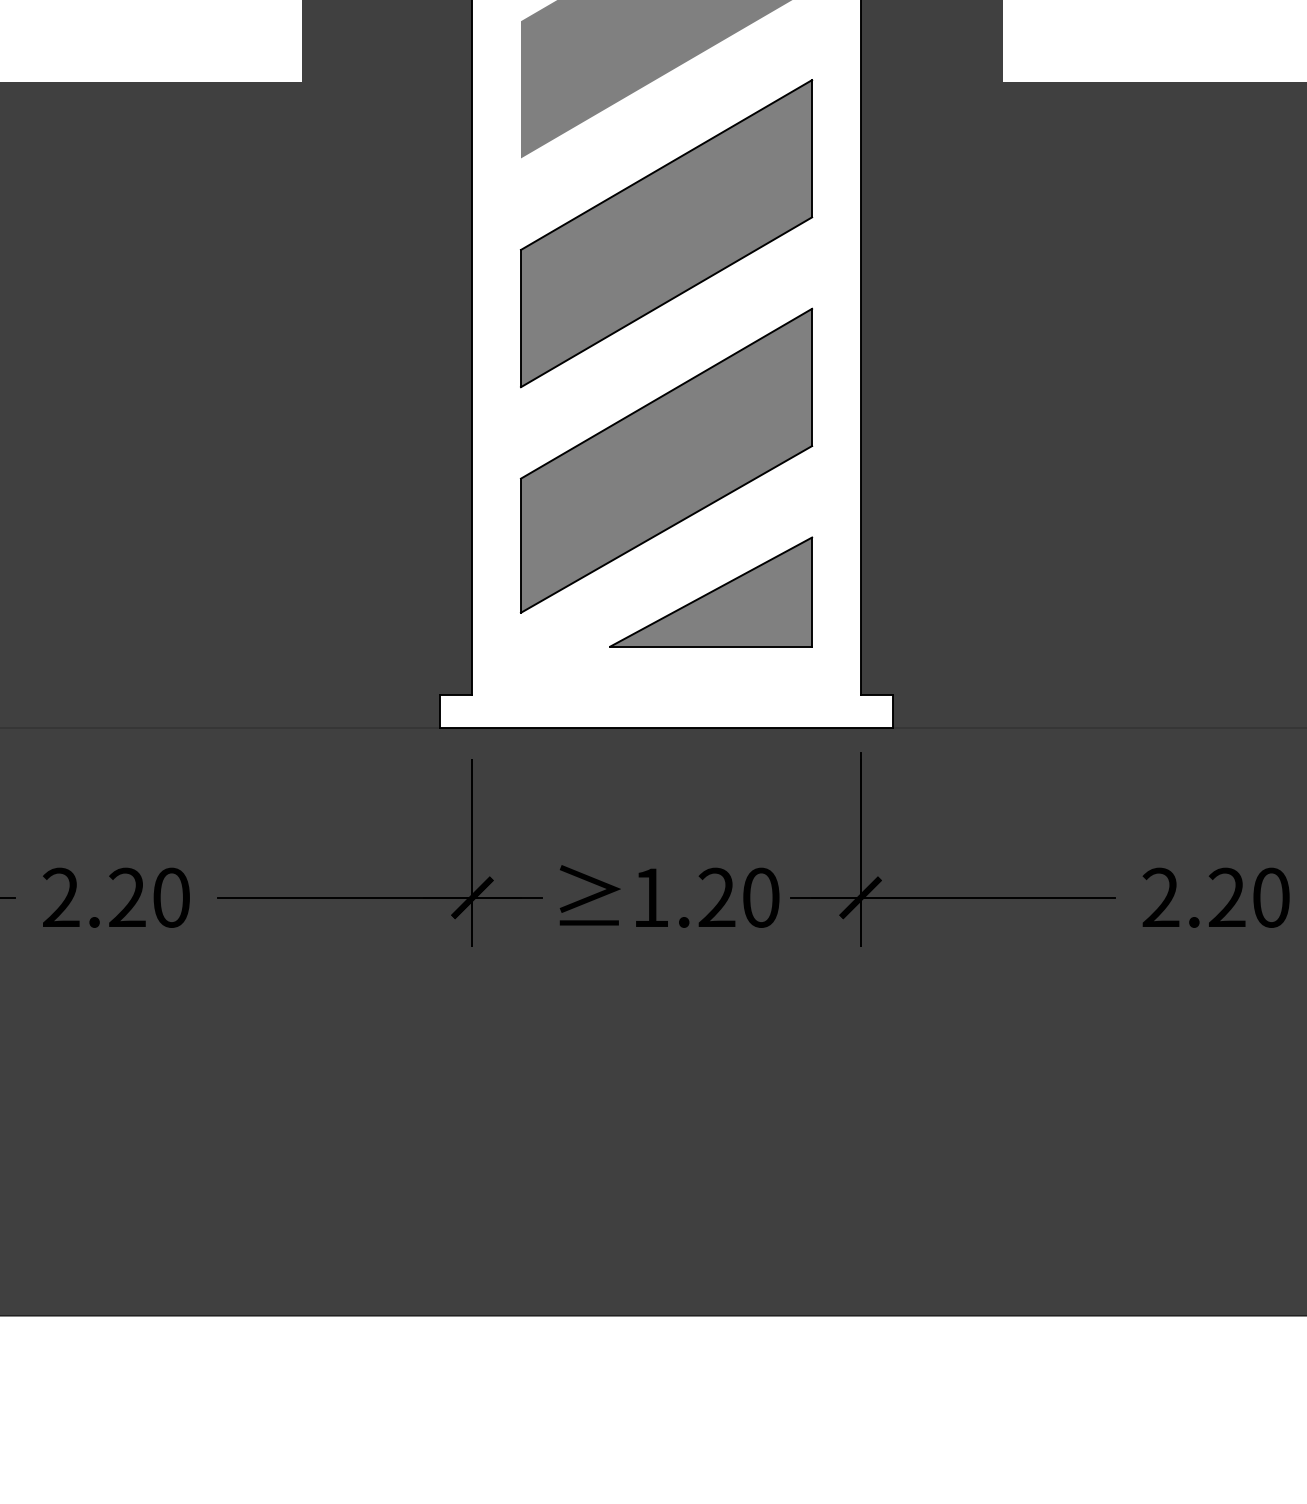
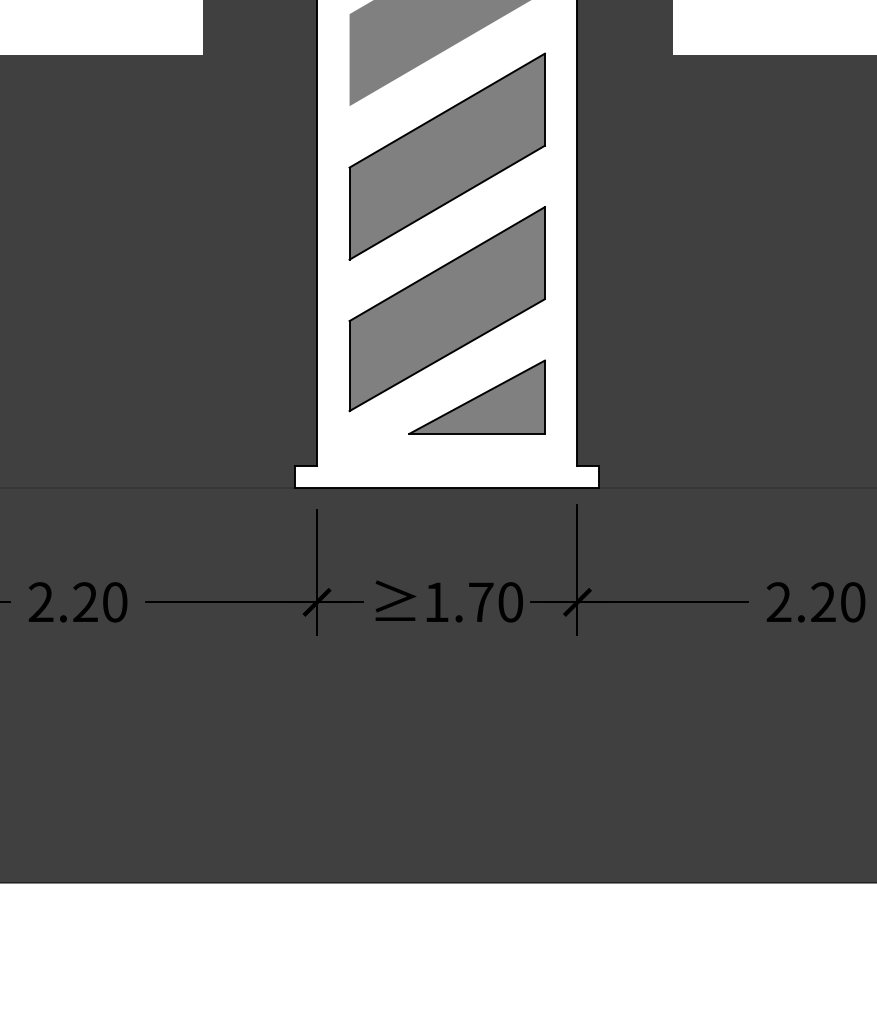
text: (717, 896) -> (481, 601), 1.20 -> 1.70

